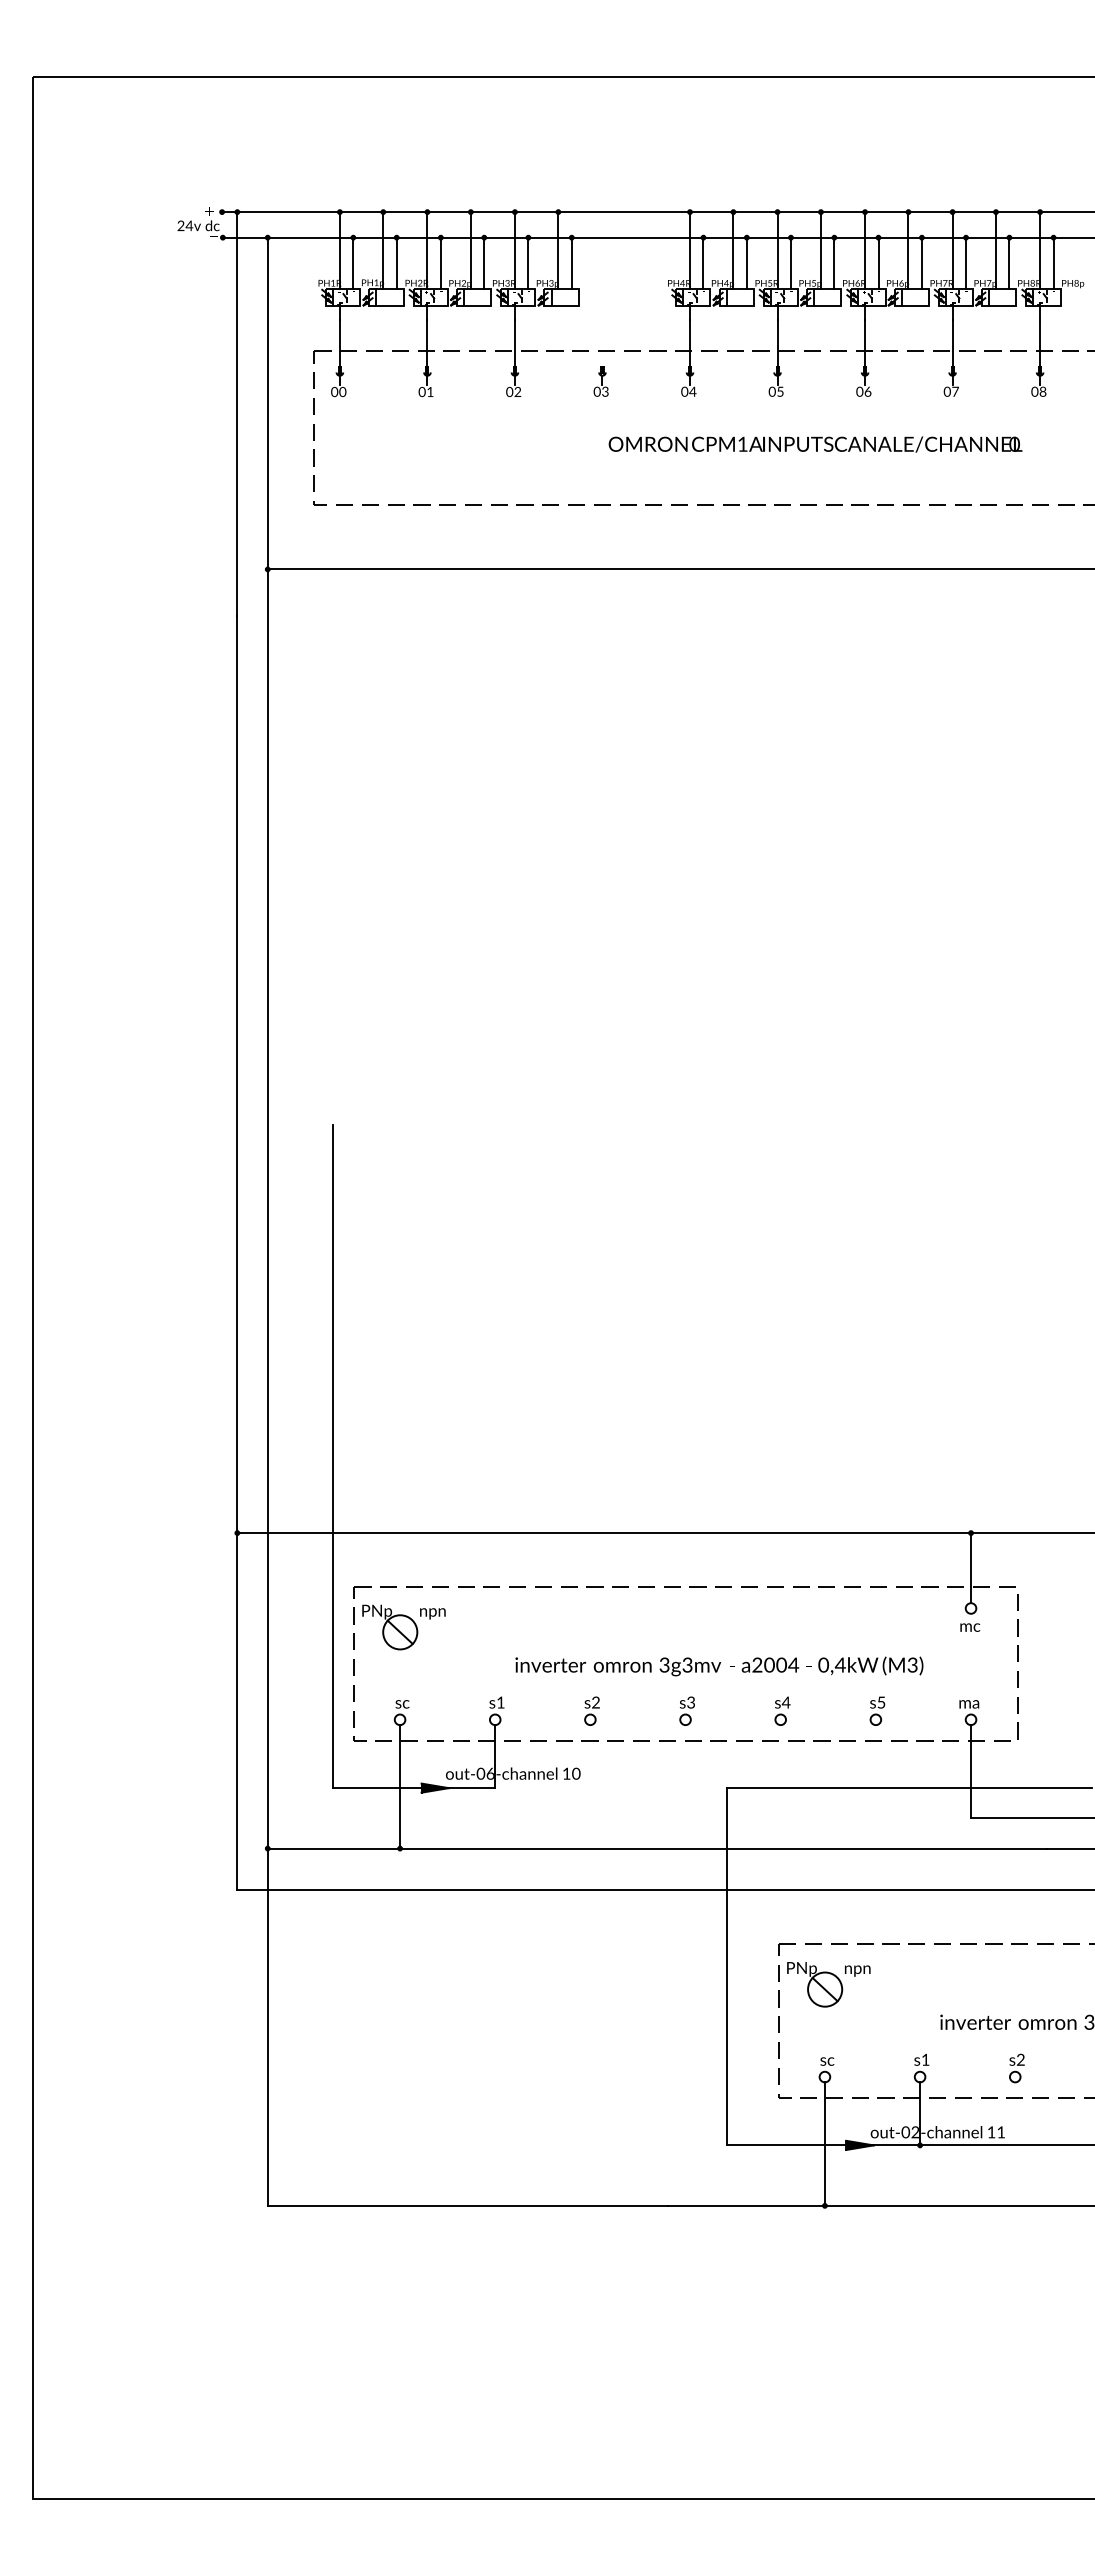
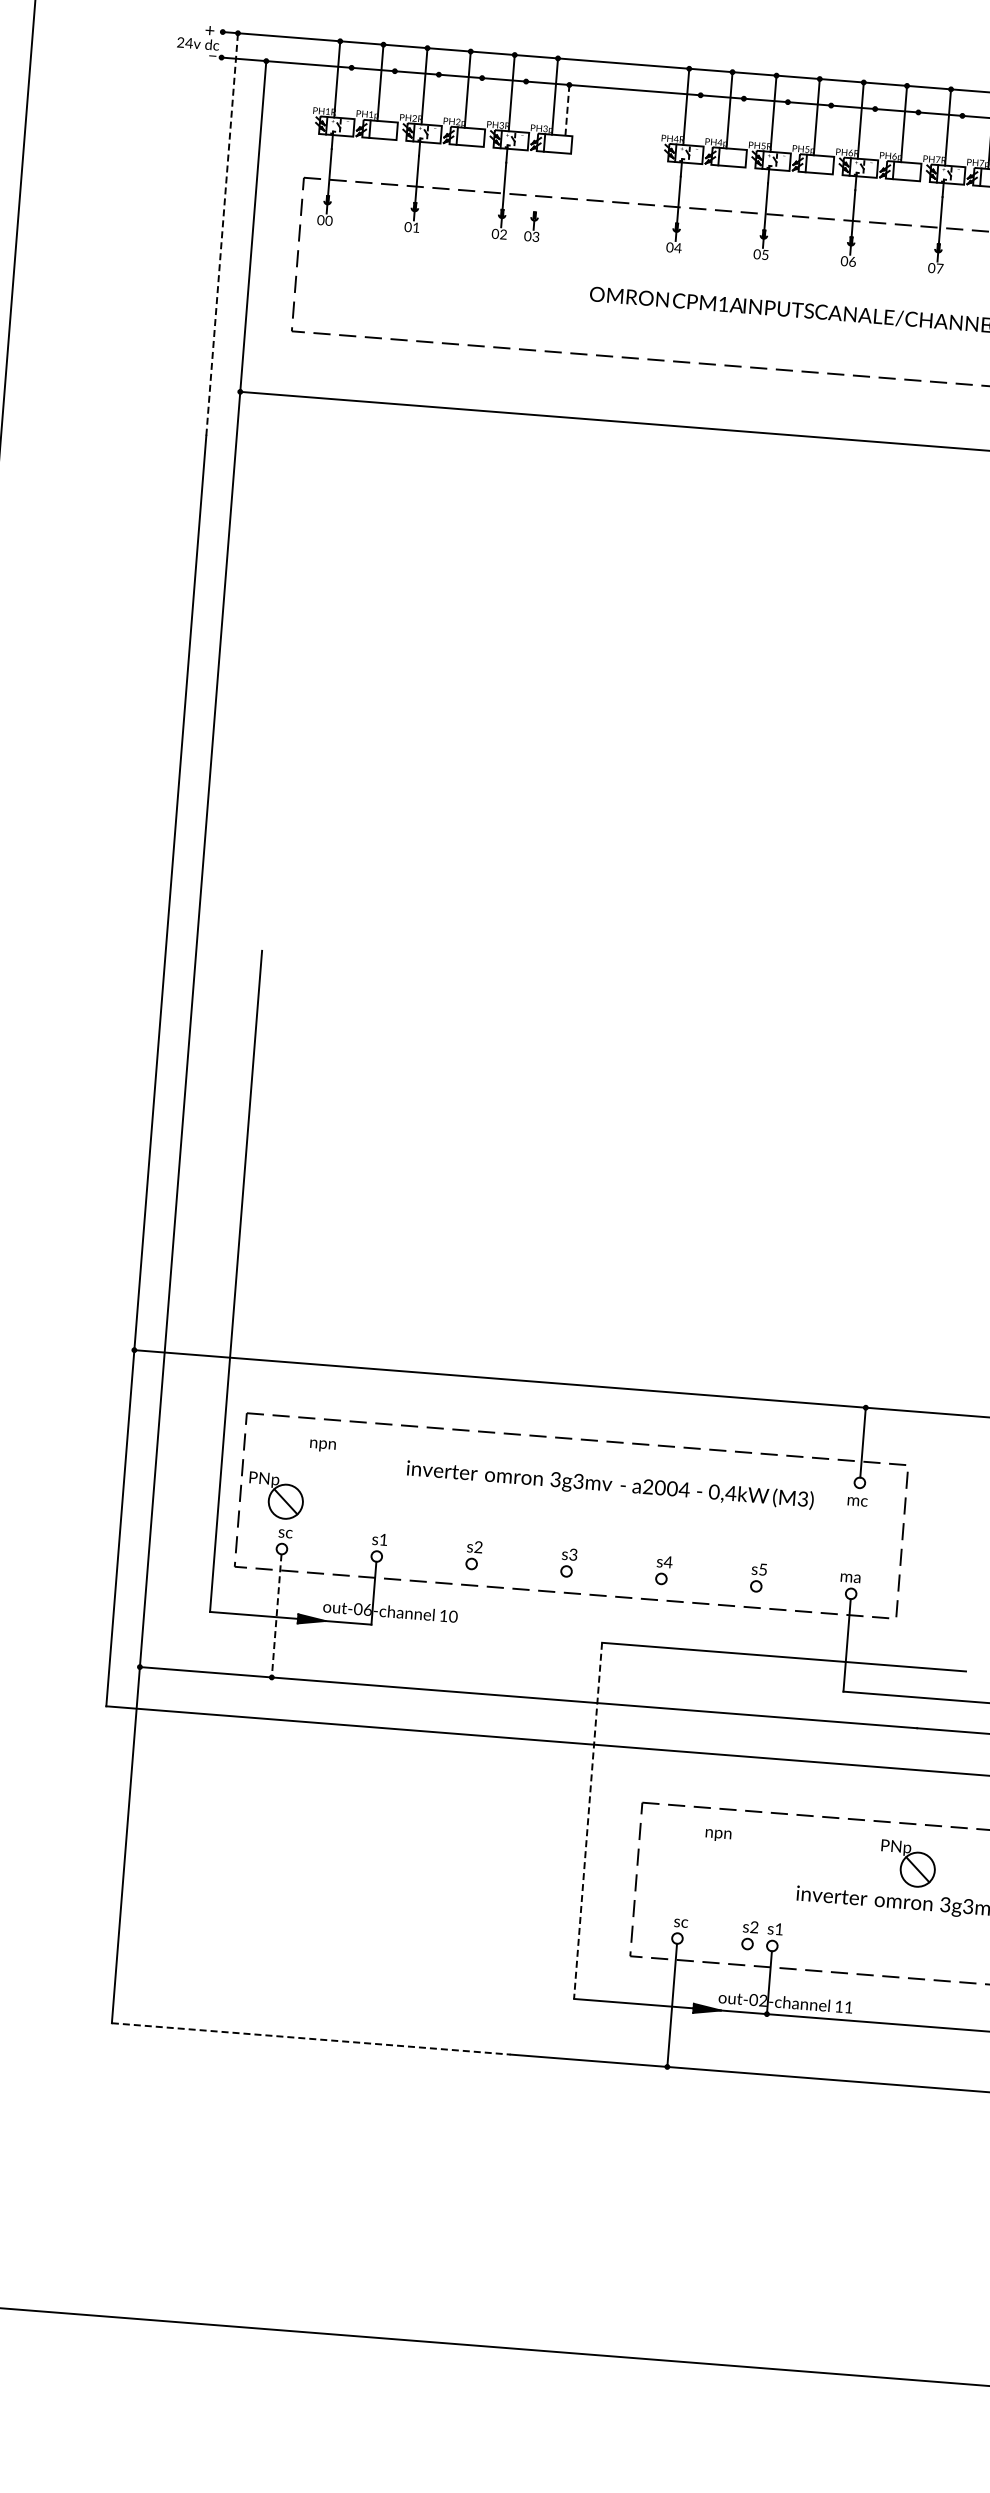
line: (353, 262) -> (349, 92), removed
line: (396, 262) -> (392, 95), removed
line: (440, 262) -> (436, 99), removed
line: (484, 262) -> (480, 102), removed
line: (528, 262) -> (524, 106), removed
line: (571, 262) -> (567, 109), solid -> dashed
line: (703, 262) -> (698, 120), removed
line: (746, 262) -> (741, 123), removed
line: (790, 262) -> (785, 126), removed
line: (834, 262) -> (829, 130), removed
line: (878, 262) -> (873, 133), removed
line: (921, 262) -> (916, 137), removed
line: (966, 262) -> (960, 140), removed
part: (600, 381) -> (531, 226), moved
line: (237, 413) -> (222, 234), solid -> dashed
part: (390, 1627) -> (276, 1496), moved
text: (719, 1666) -> (610, 1485), moved
line: (400, 1786) -> (277, 1615), solid -> dashed
line: (726, 1966) -> (588, 1820), solid -> dashed
part: (815, 1984) -> (908, 1863), moved
part: (1016, 2068) -> (749, 1935), moved
line: (467, 2205) -> (311, 2038), solid -> dashed

